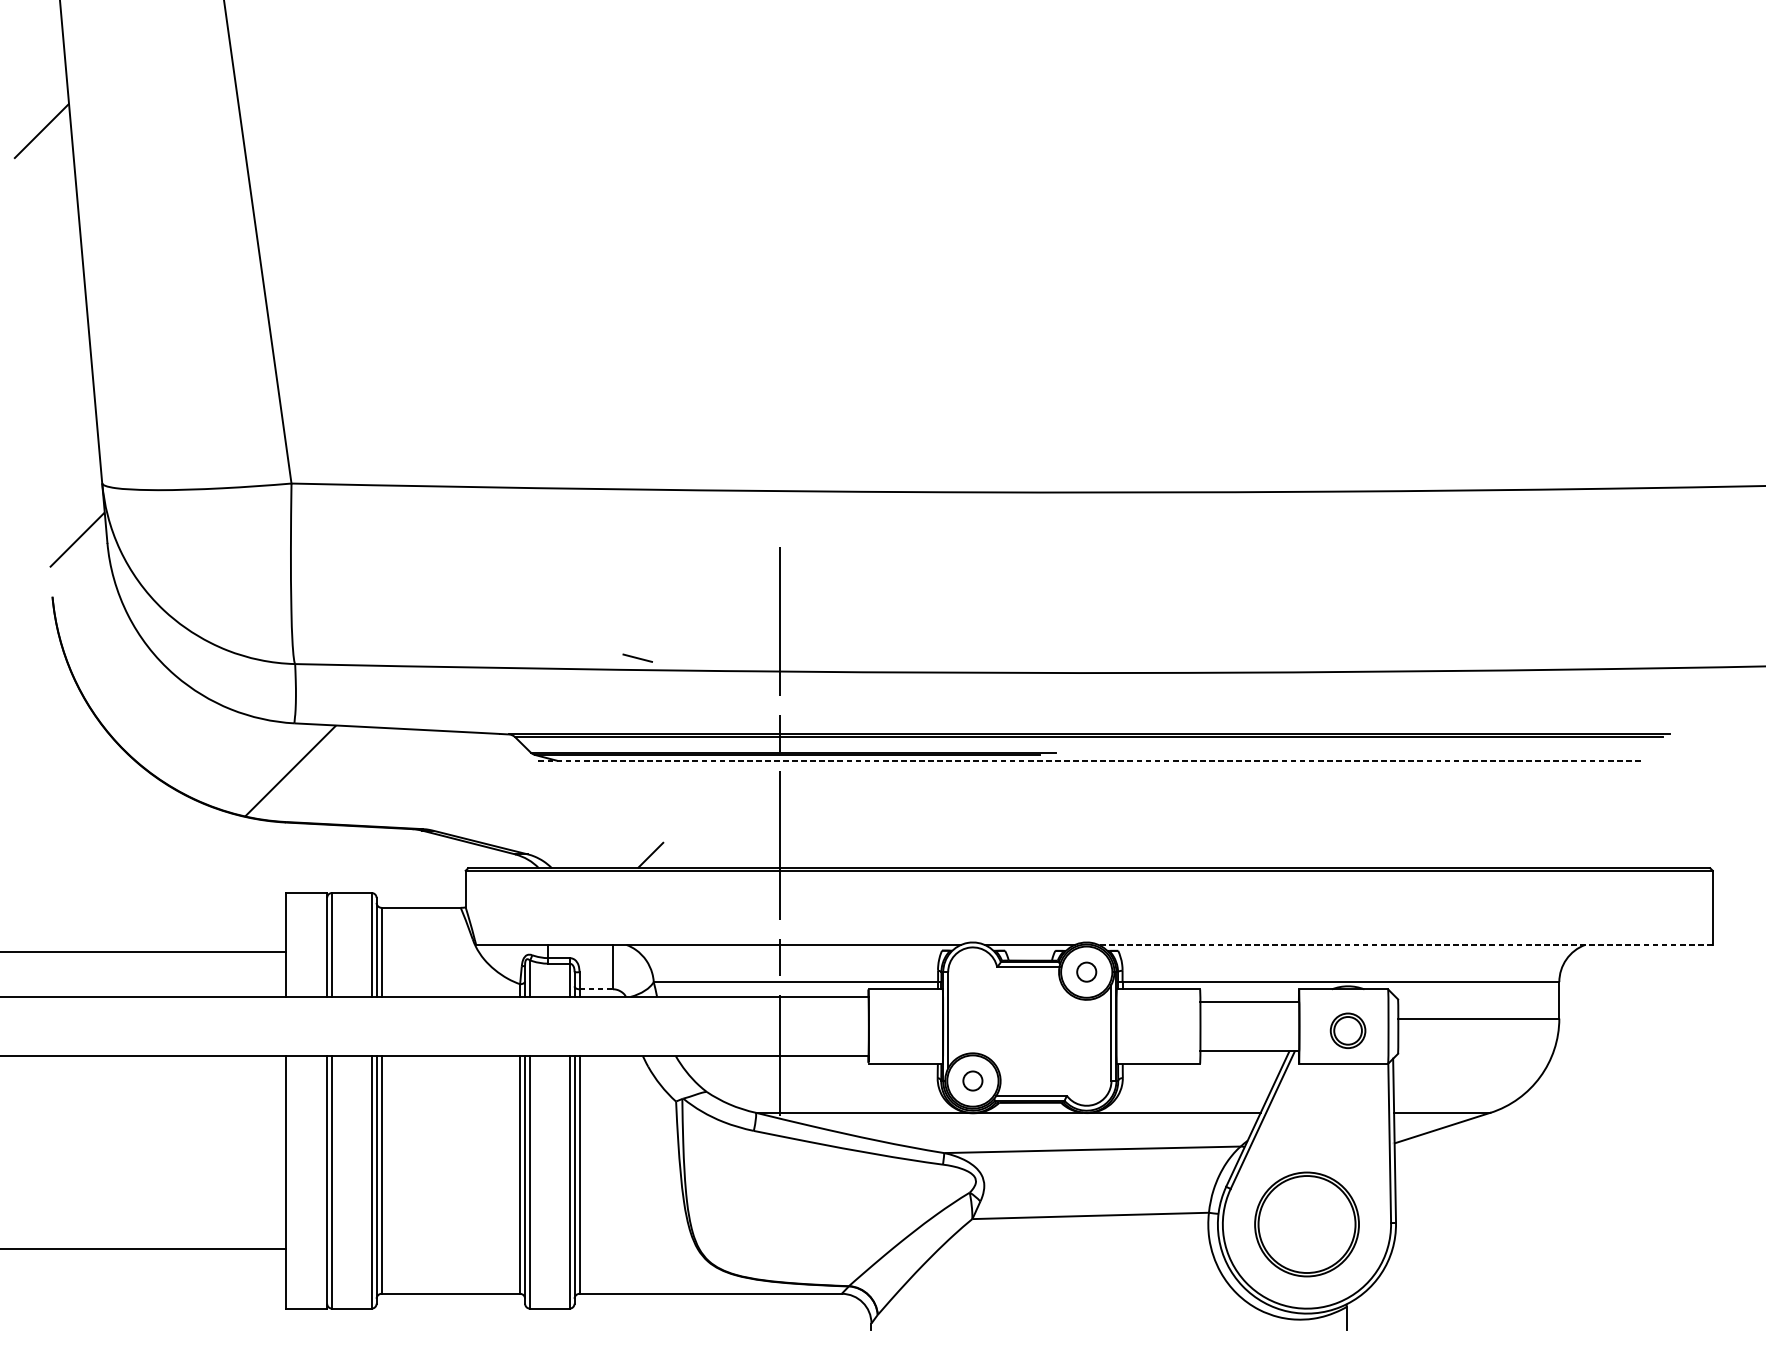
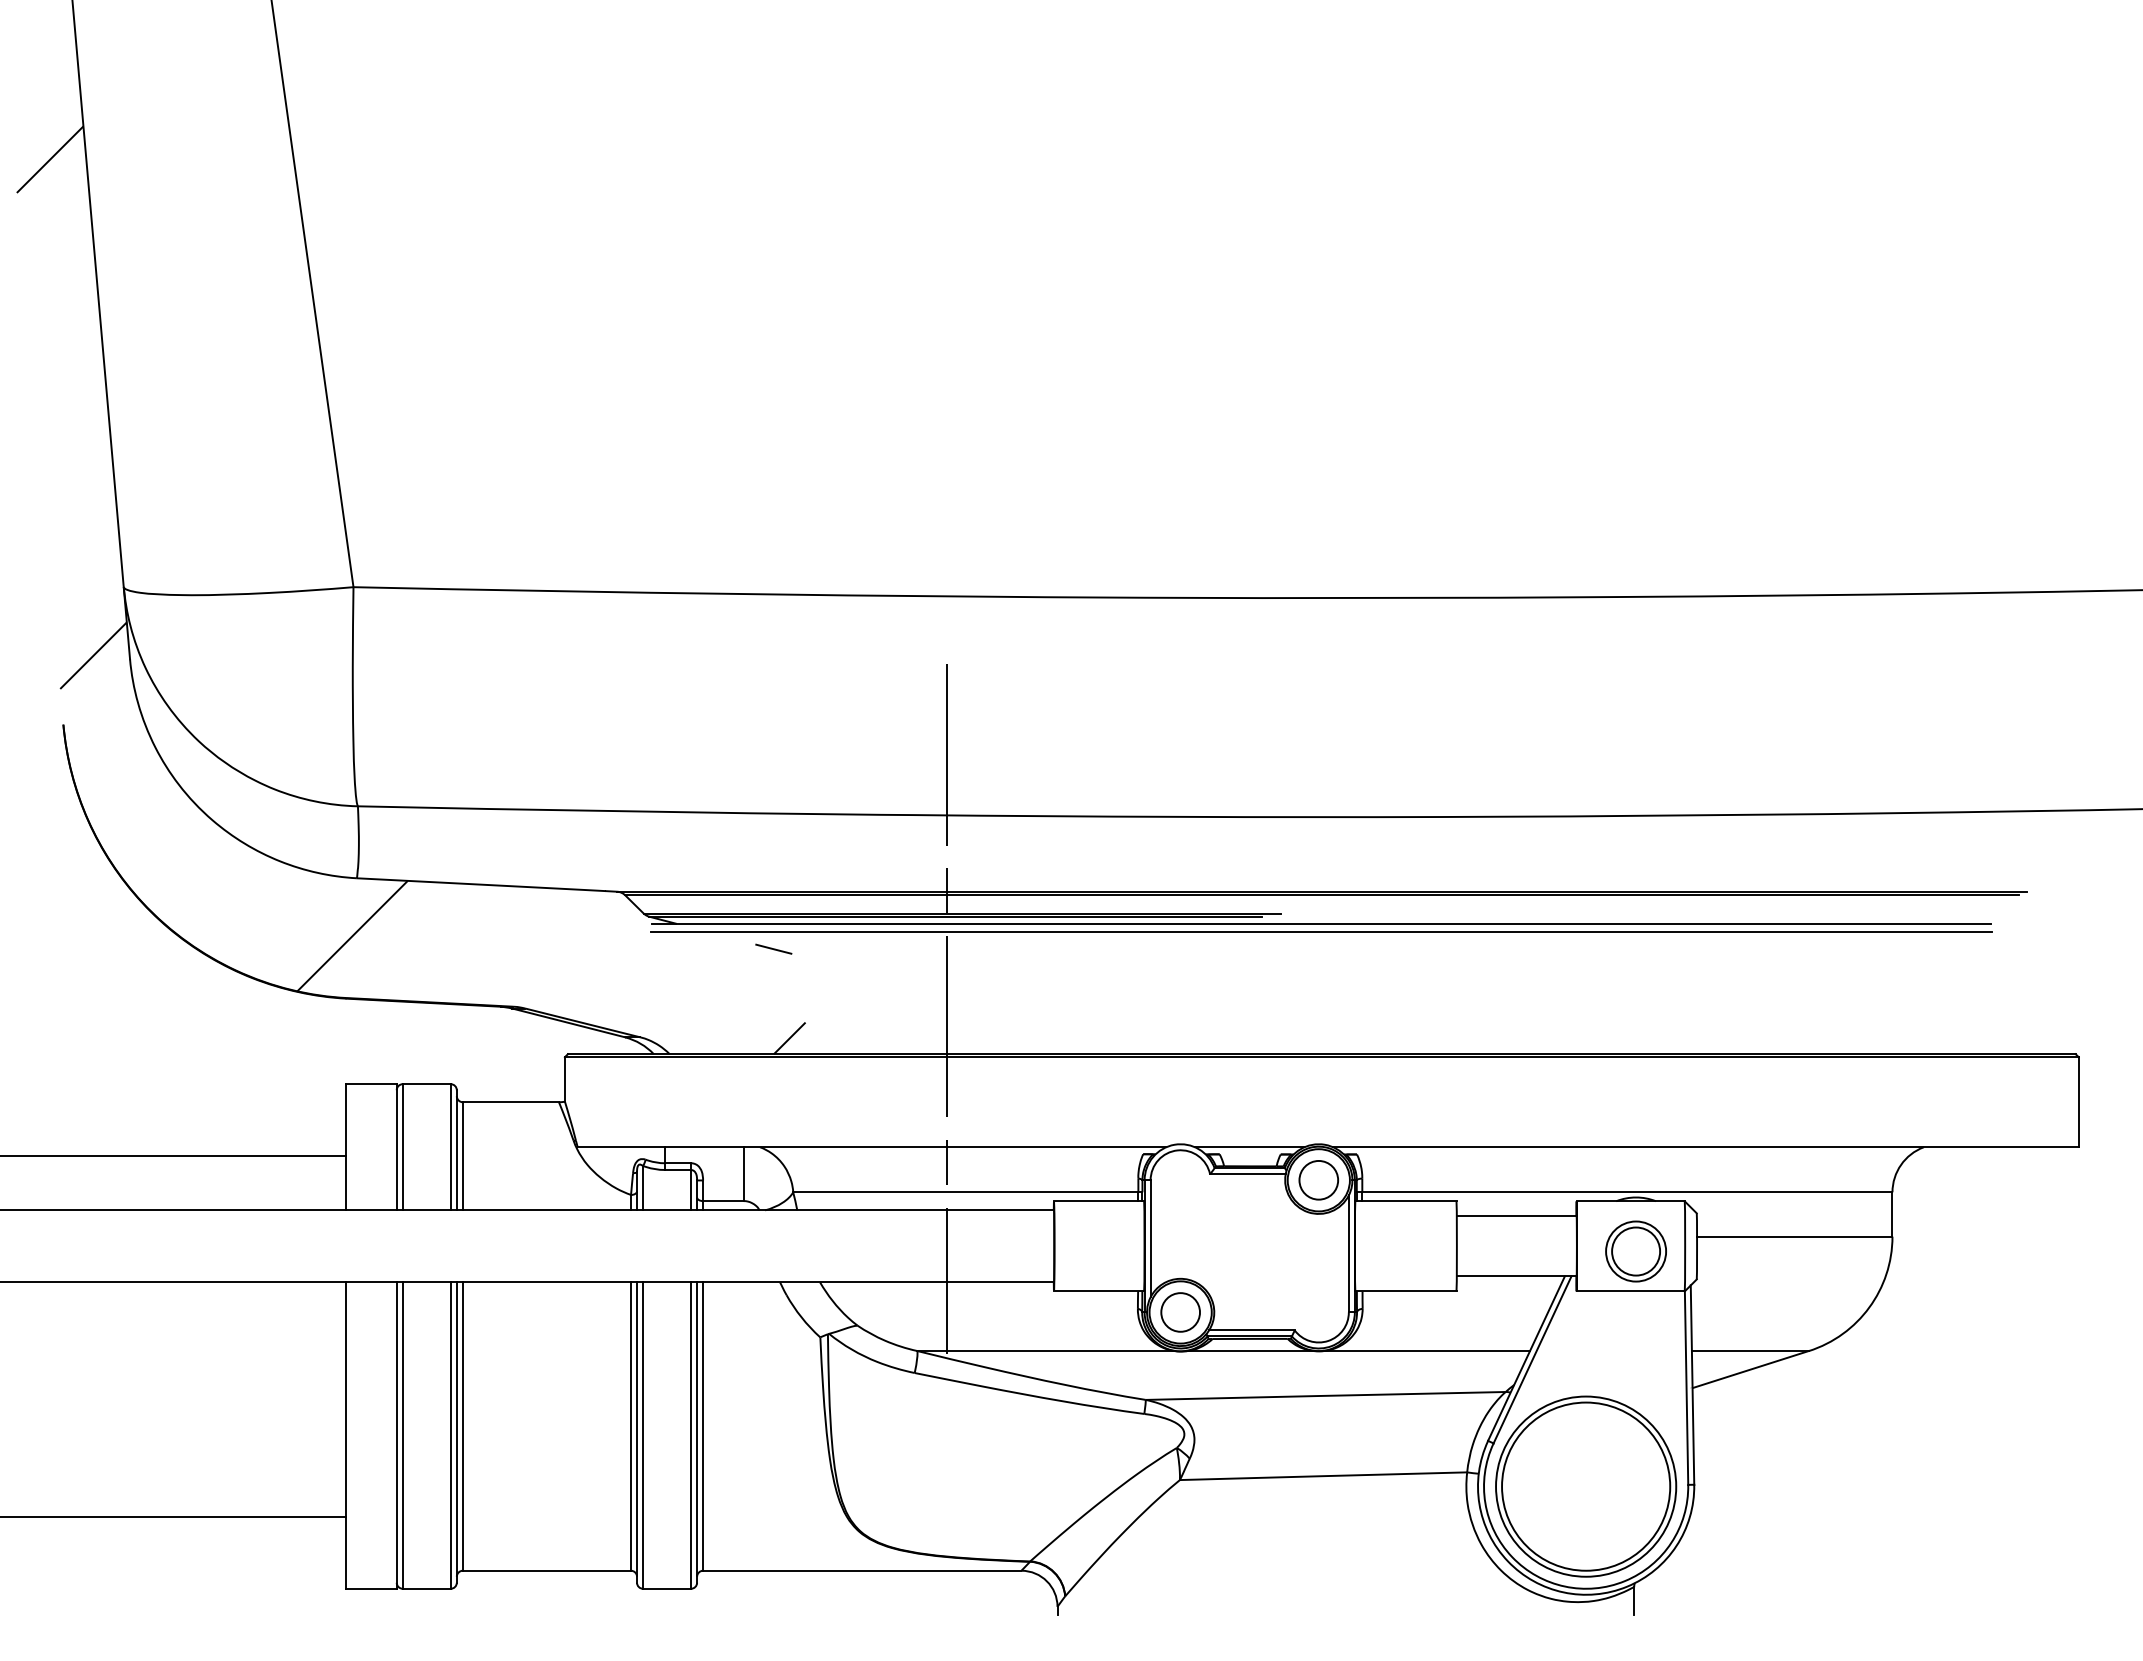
line: (637, 657) -> (773, 948), moved
line: (1088, 760) -> (1321, 923), dashed -> solid
line: (1088, 768) -> (1321, 932), added
line: (1405, 945) -> (1705, 1147), dashed -> solid
circle: (1086, 971) -> (1318, 1179), size x1.67
line: (596, 989) -> (723, 1201), dashed -> solid
part: (1347, 1030) -> (1635, 1251), size x1.43
circle: (972, 1081) -> (1180, 1312), size x1.67
part: (1307, 1224) -> (1586, 1486), size x1.43

